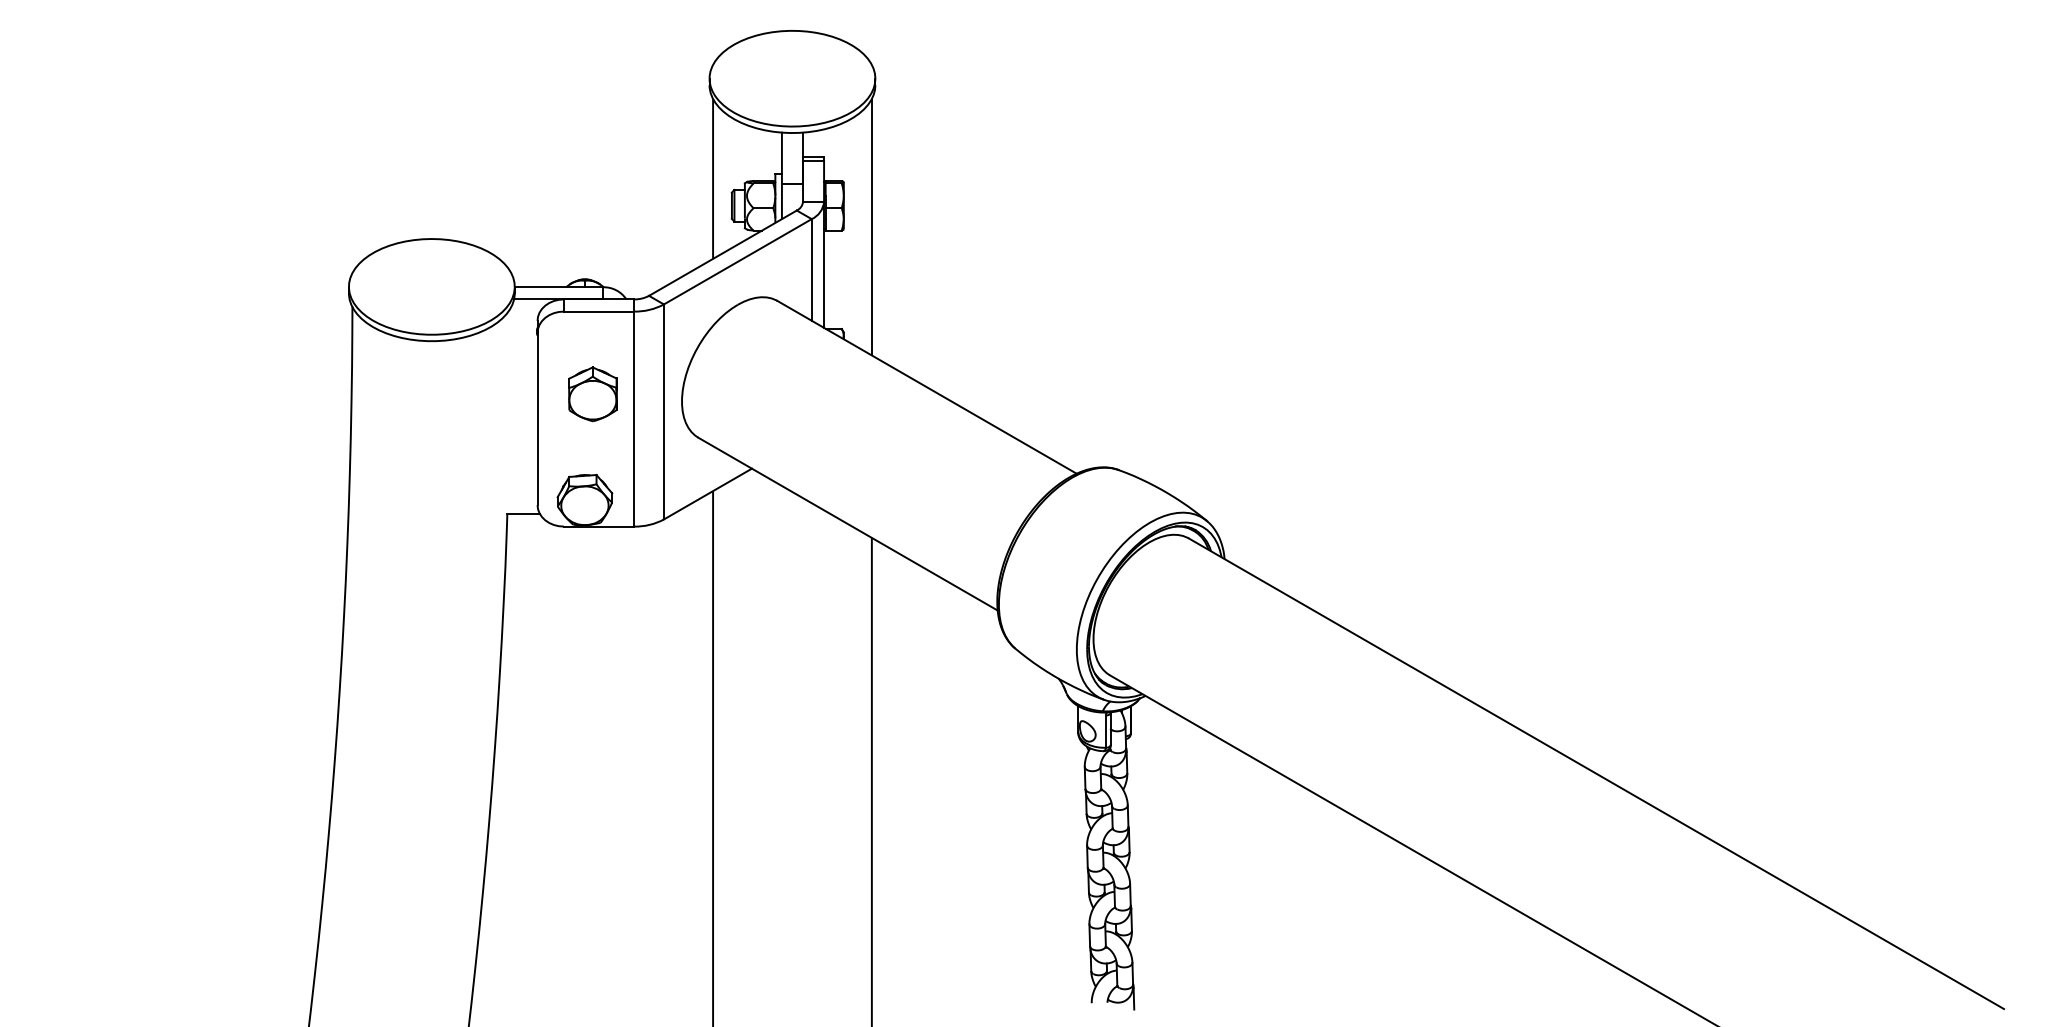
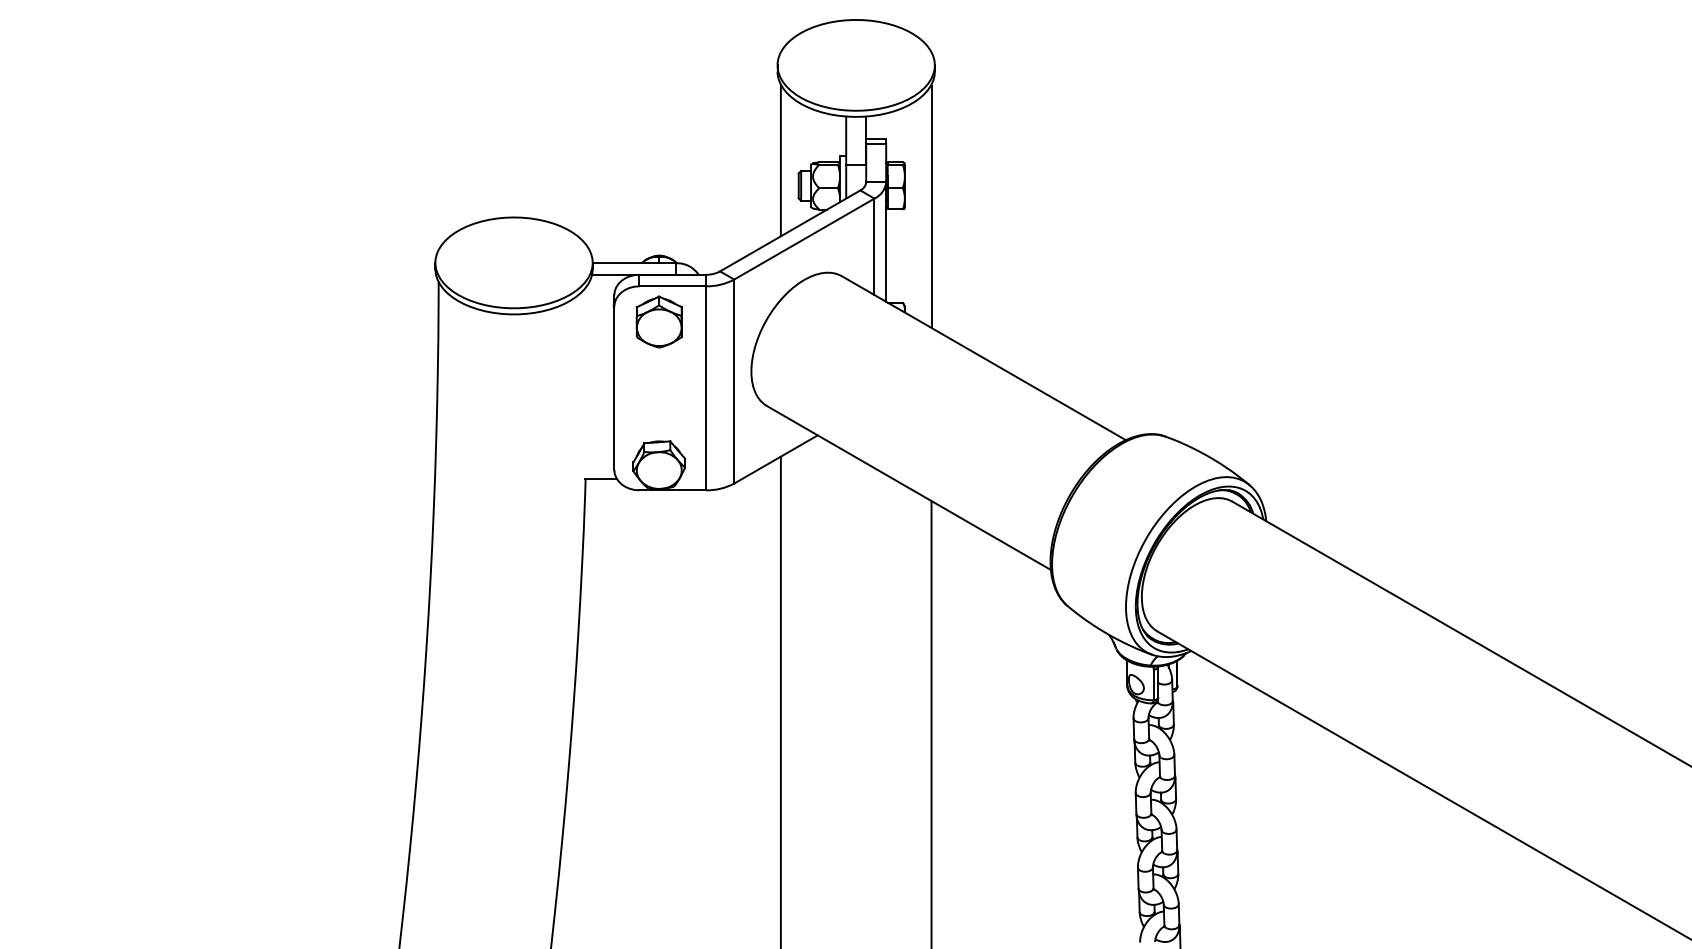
part: (592, 394) -> (658, 322), moved

